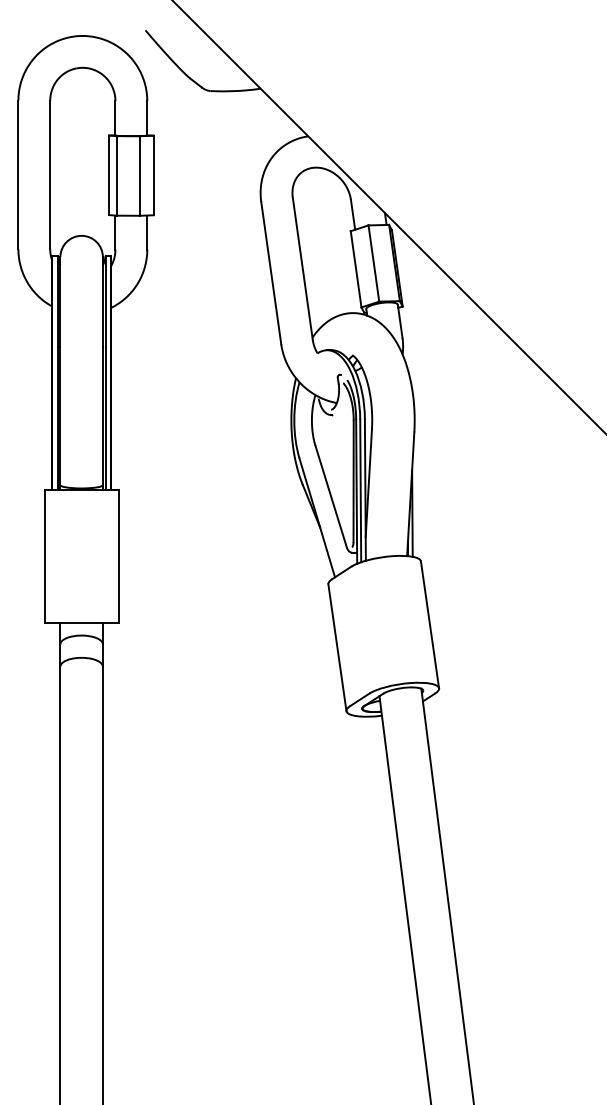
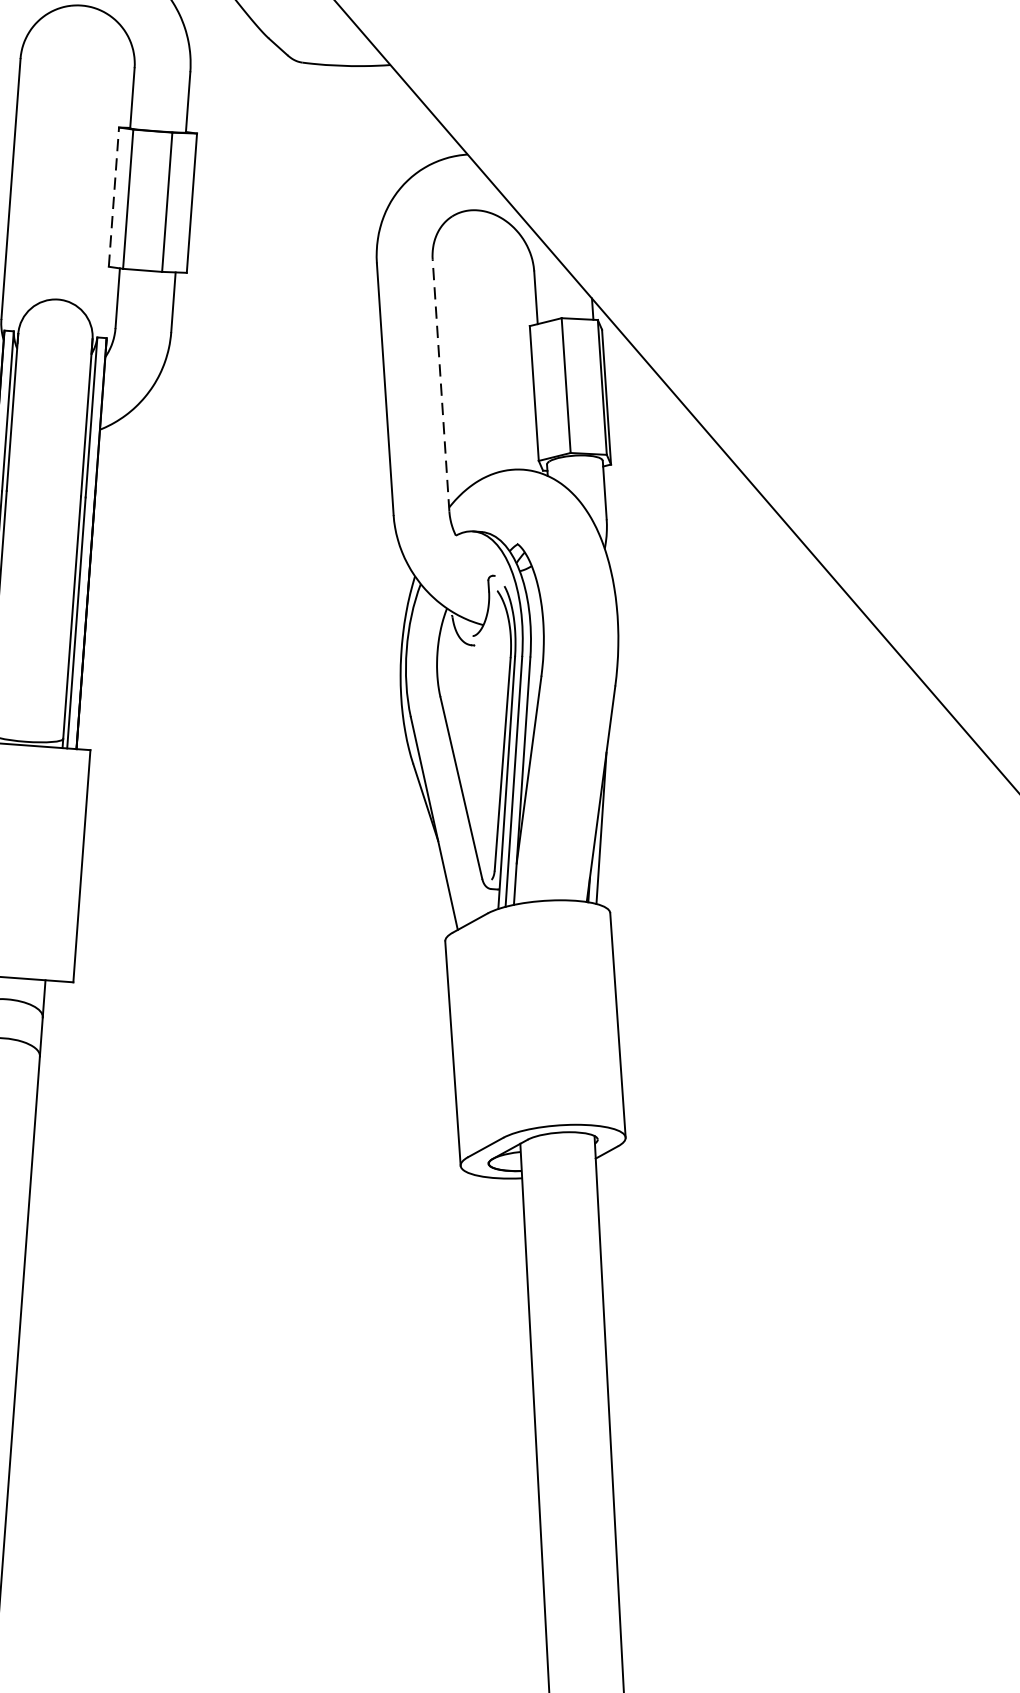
line: (109, 175) -> (114, 197), solid -> dashed
line: (302, 268) -> (440, 385), solid -> dashed

